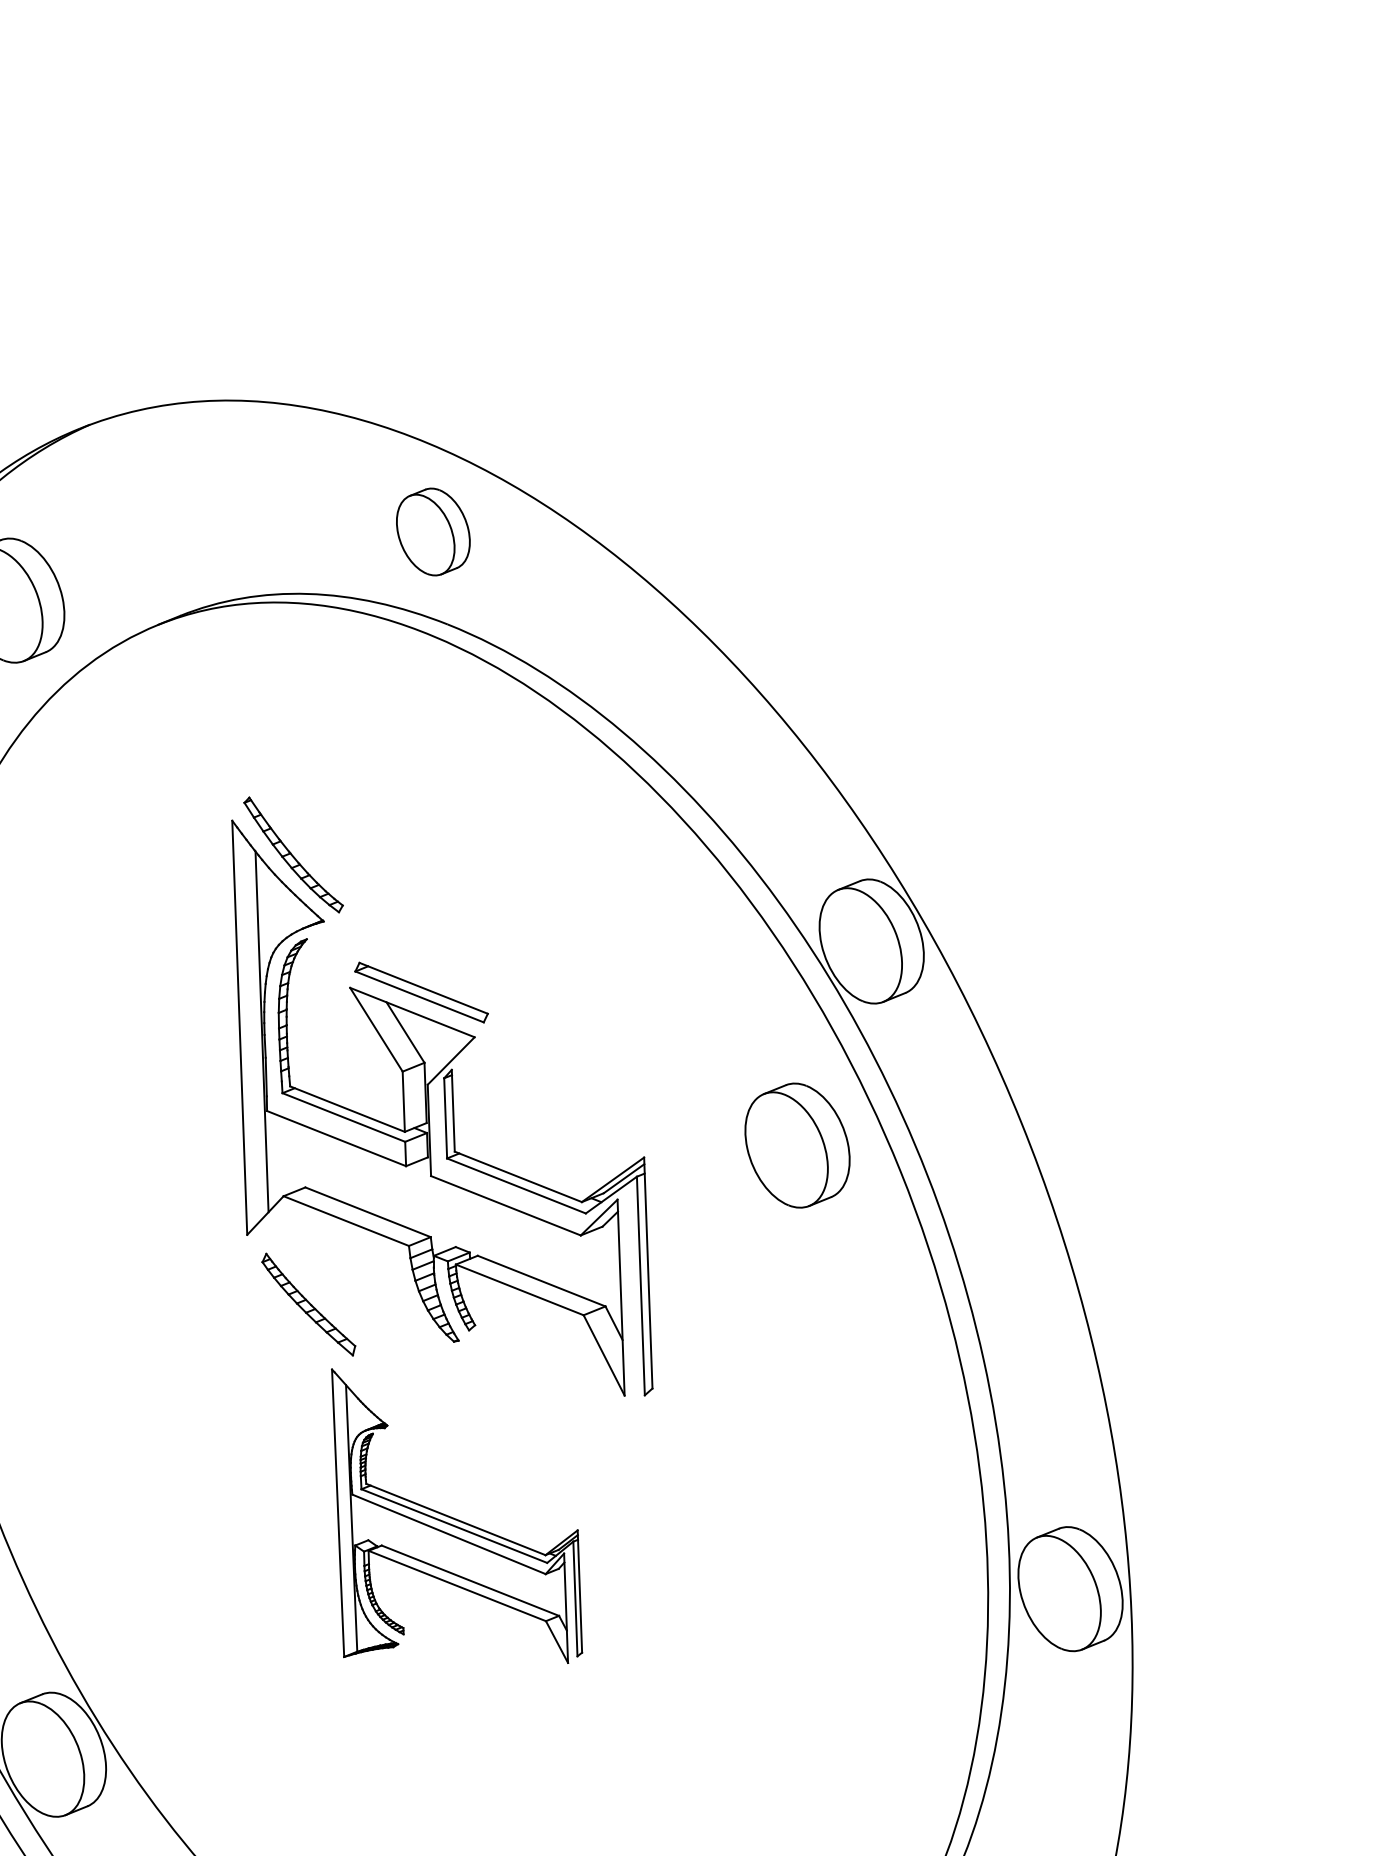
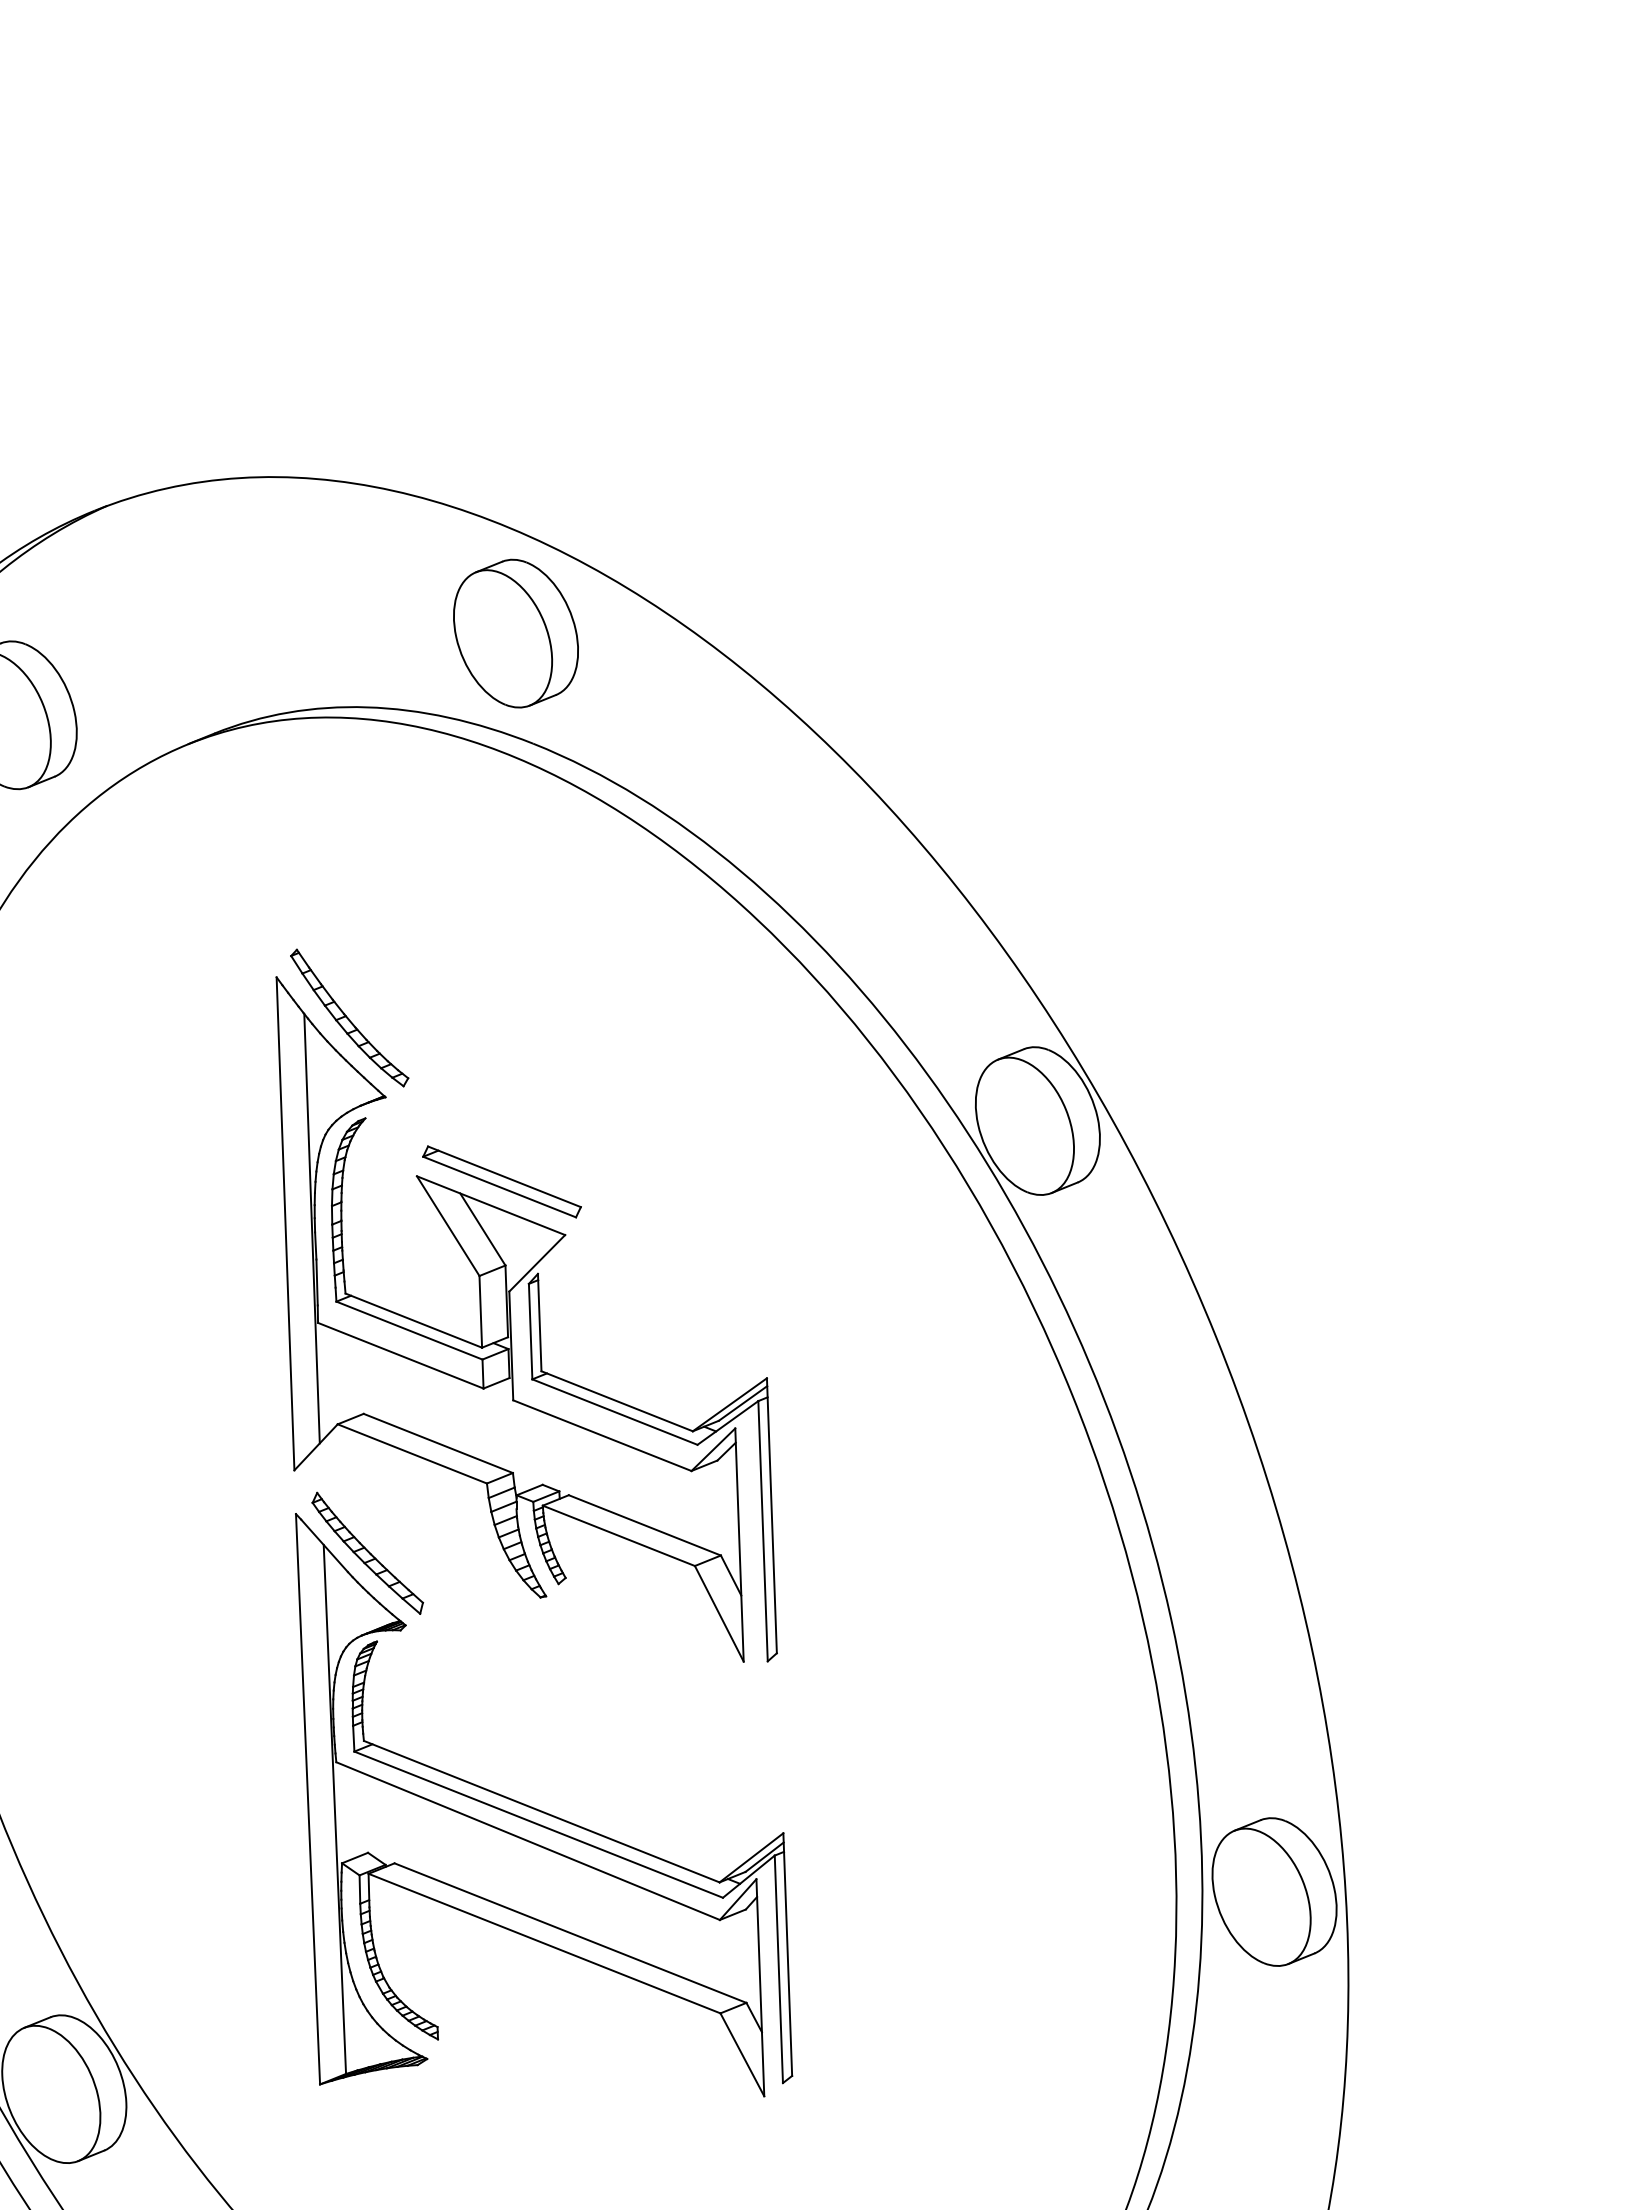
part: (432, 531) -> (515, 633), size x1.43
part: (797, 1145) -> (949, 1363), removed
part: (457, 1516) -> (544, 1805), size x1.67

